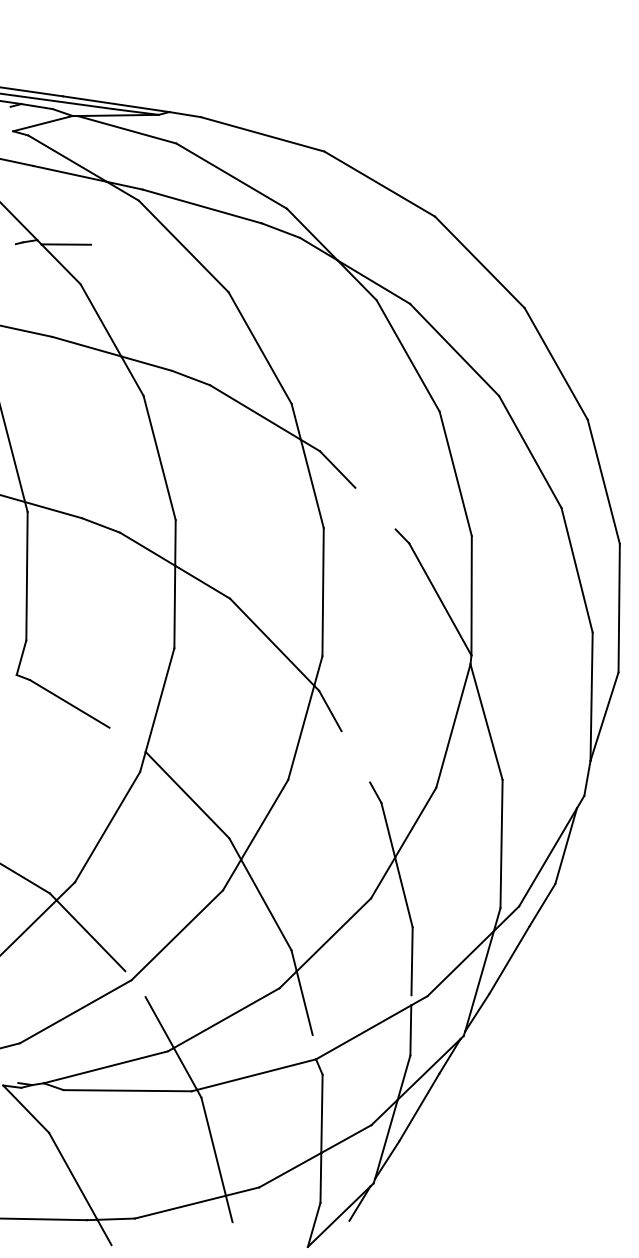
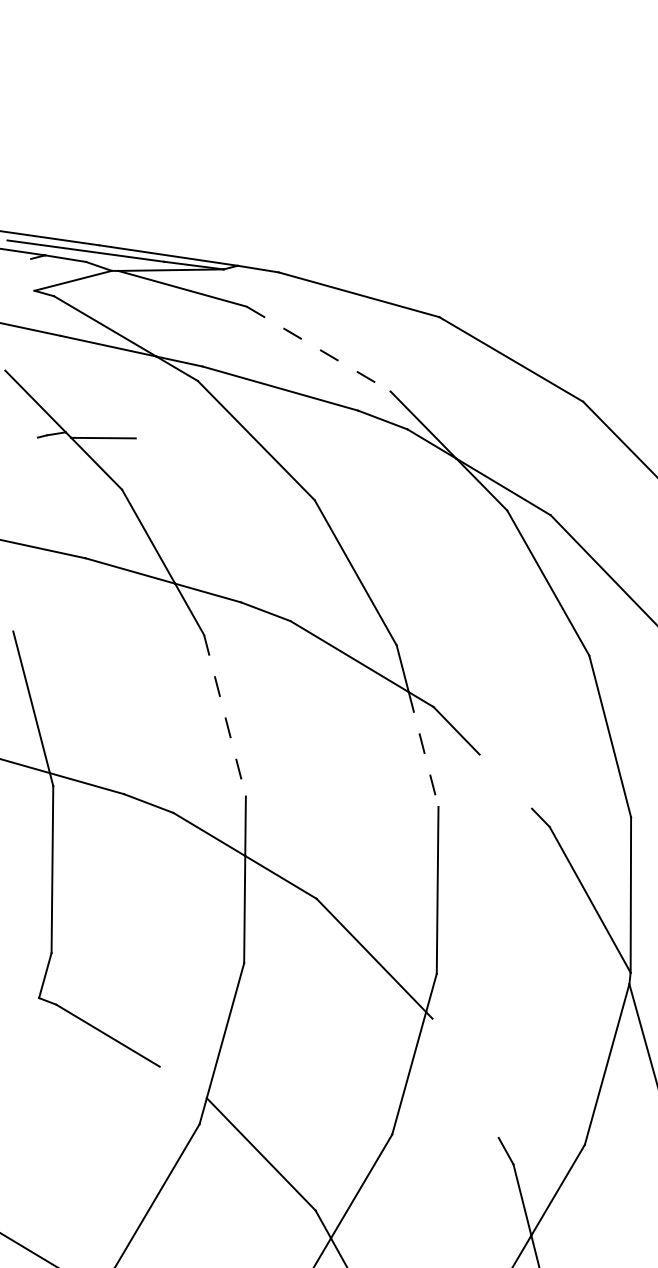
line: (232, 176) -> (319, 349), solid -> dashed
line: (159, 458) -> (224, 716), solid -> dashed
line: (312, 483) -> (423, 748), solid -> dashed
line: (330, 710) -> (447, 1044), removed

